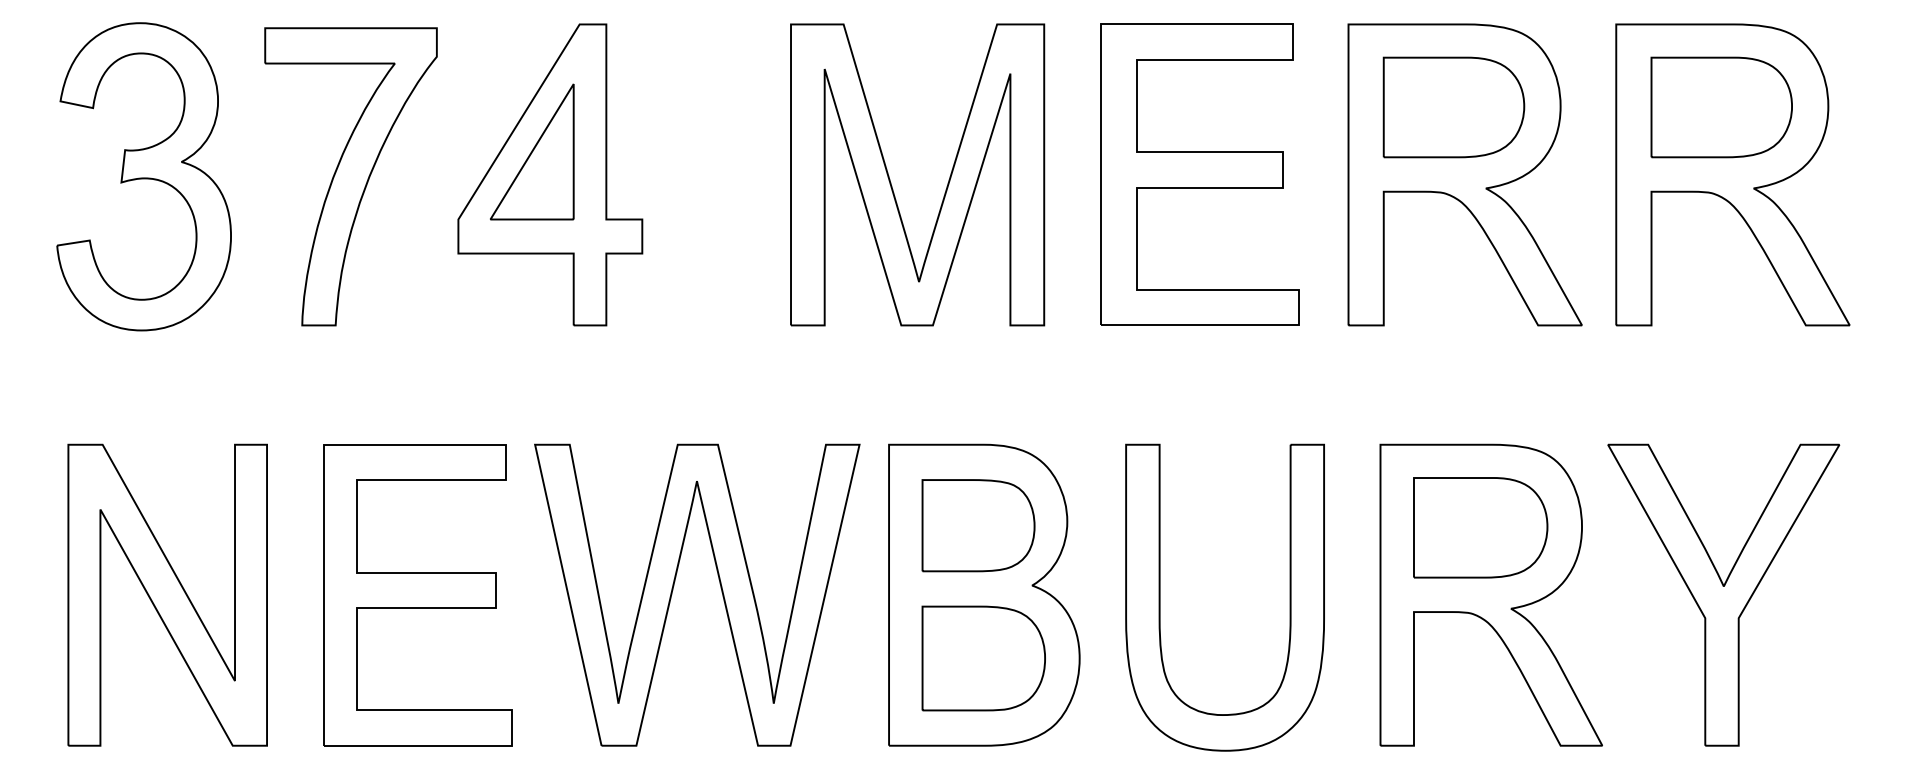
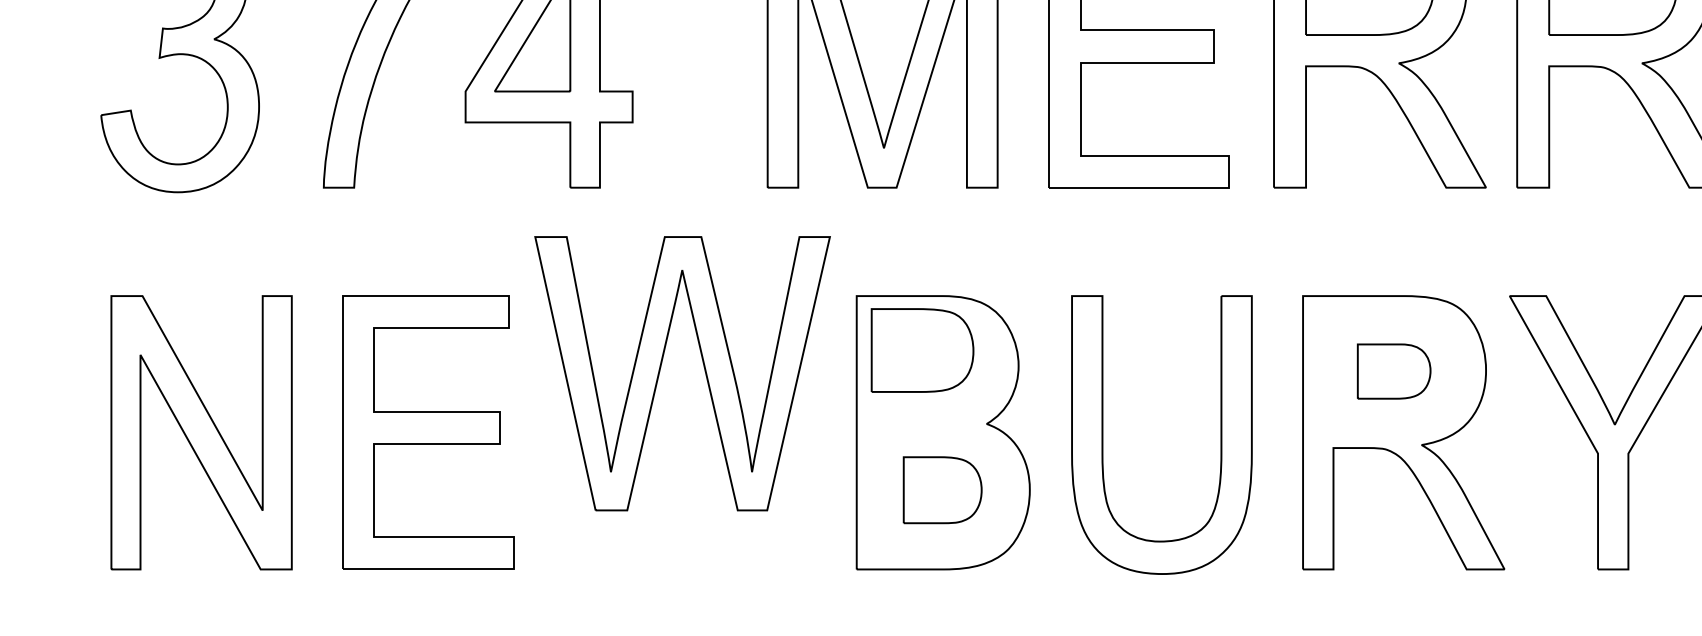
part: (978, 525) -> (922, 350), moved
part: (1480, 527) -> (1393, 371), size x0.6
part: (720, 588) -> (703, 367), moved
part: (983, 658) -> (942, 490), size x0.7

